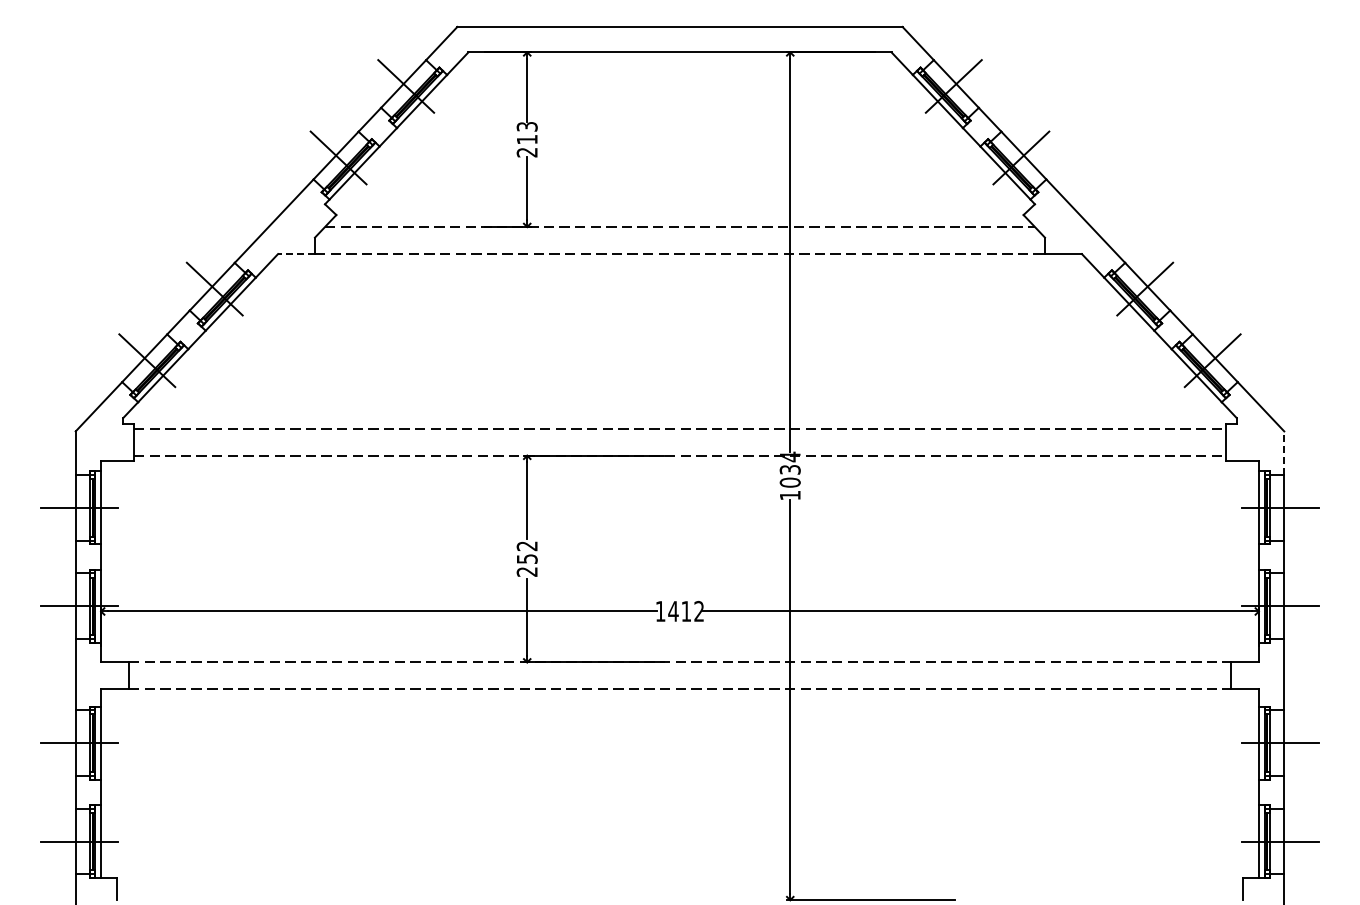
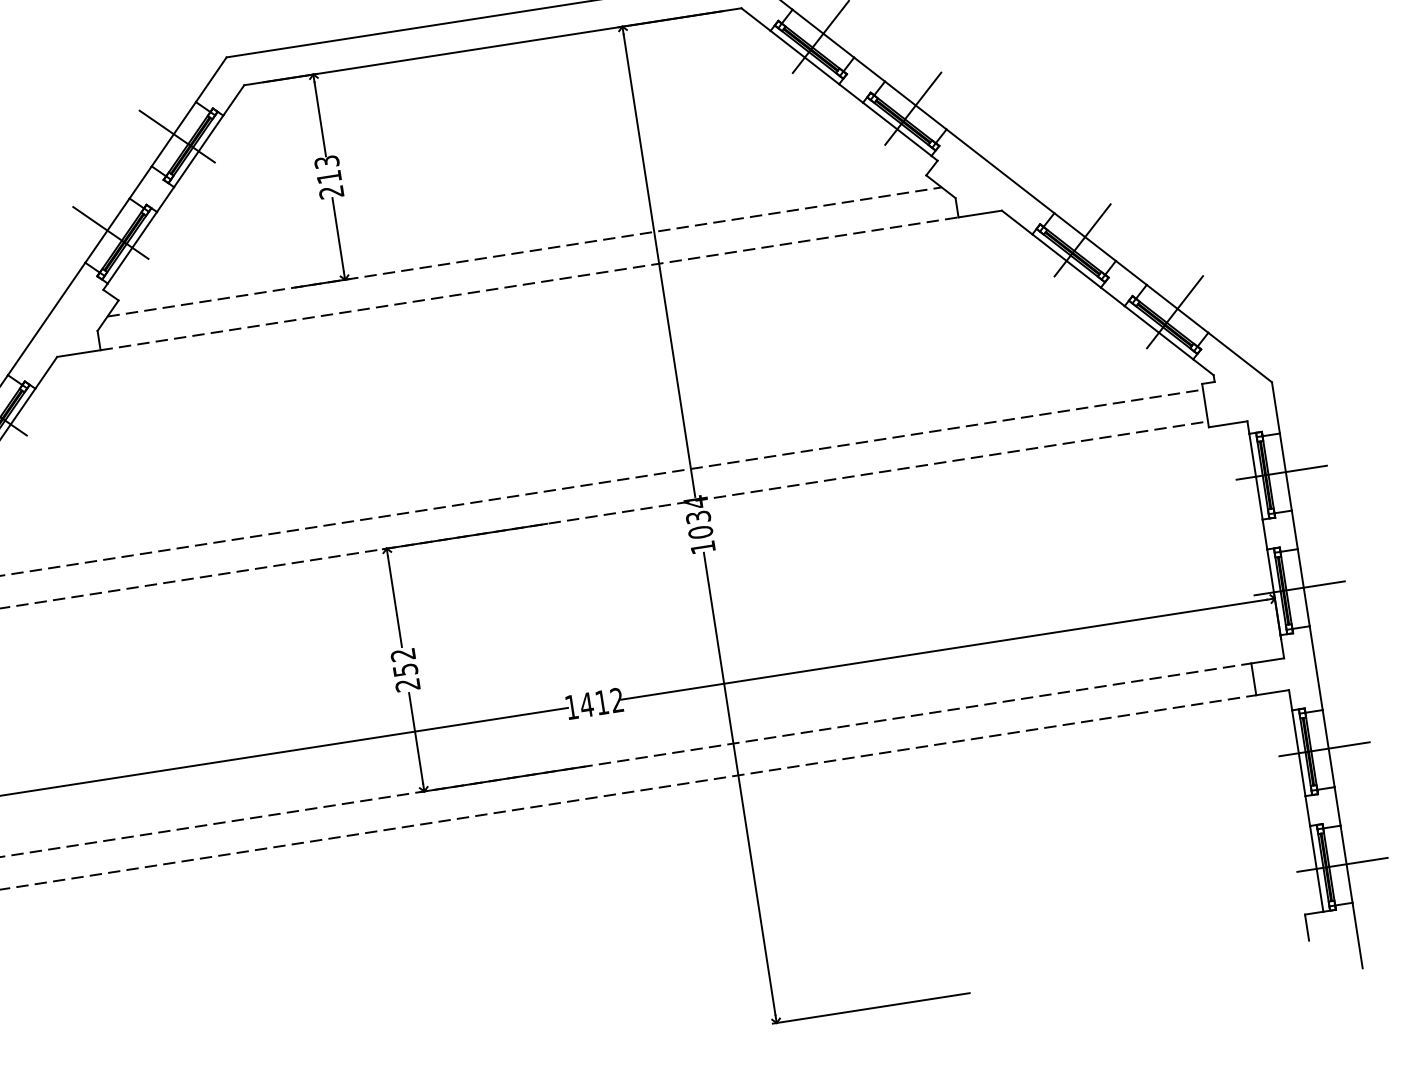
line: (296, 254) -> (78, 354), dashed -> solid
line: (1284, 453) -> (1276, 408), dashed -> solid

